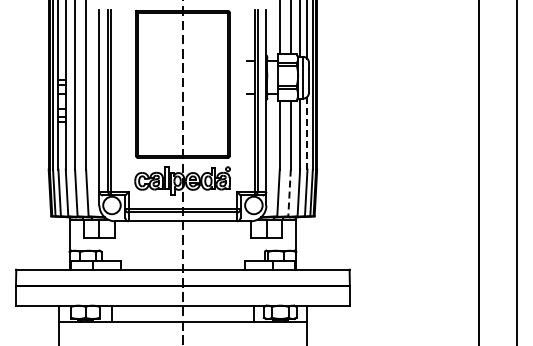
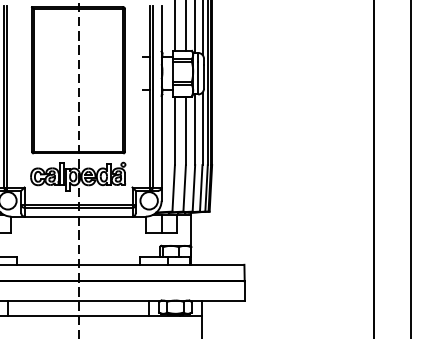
line: (307, 132) -> (202, 128), dashed -> solid
line: (289, 193) -> (184, 188), dashed -> solid

